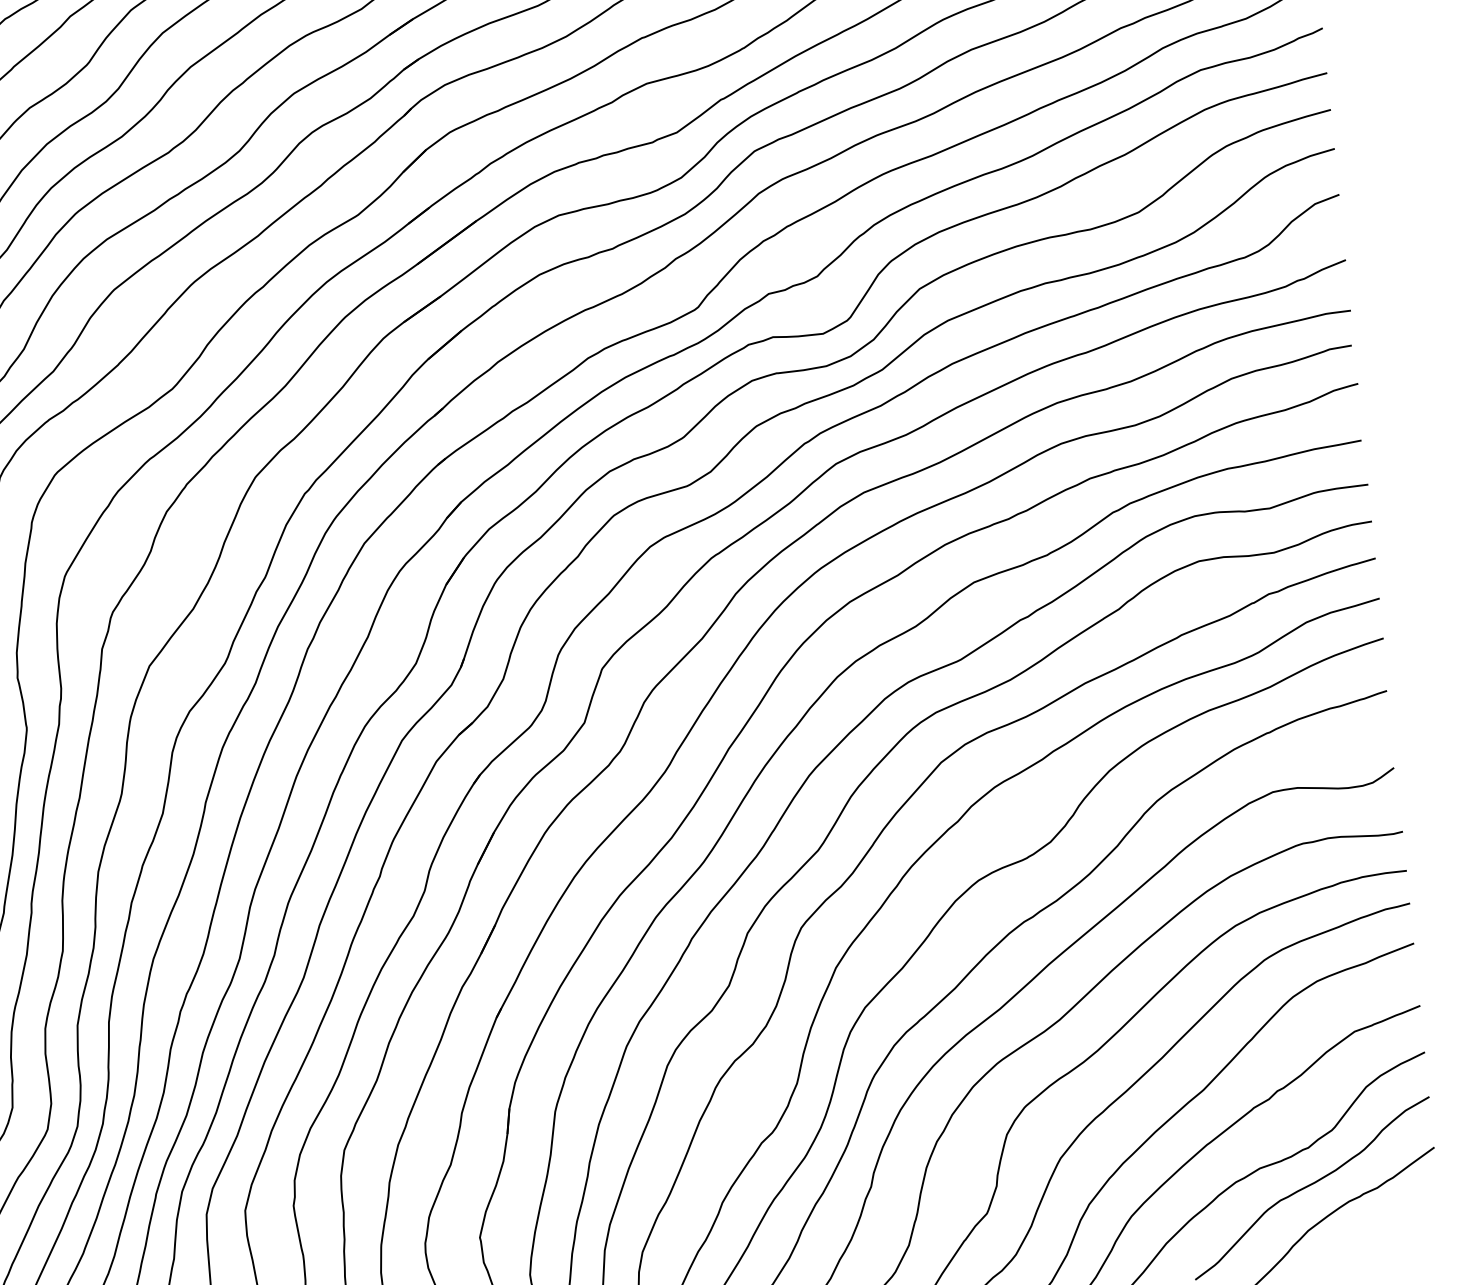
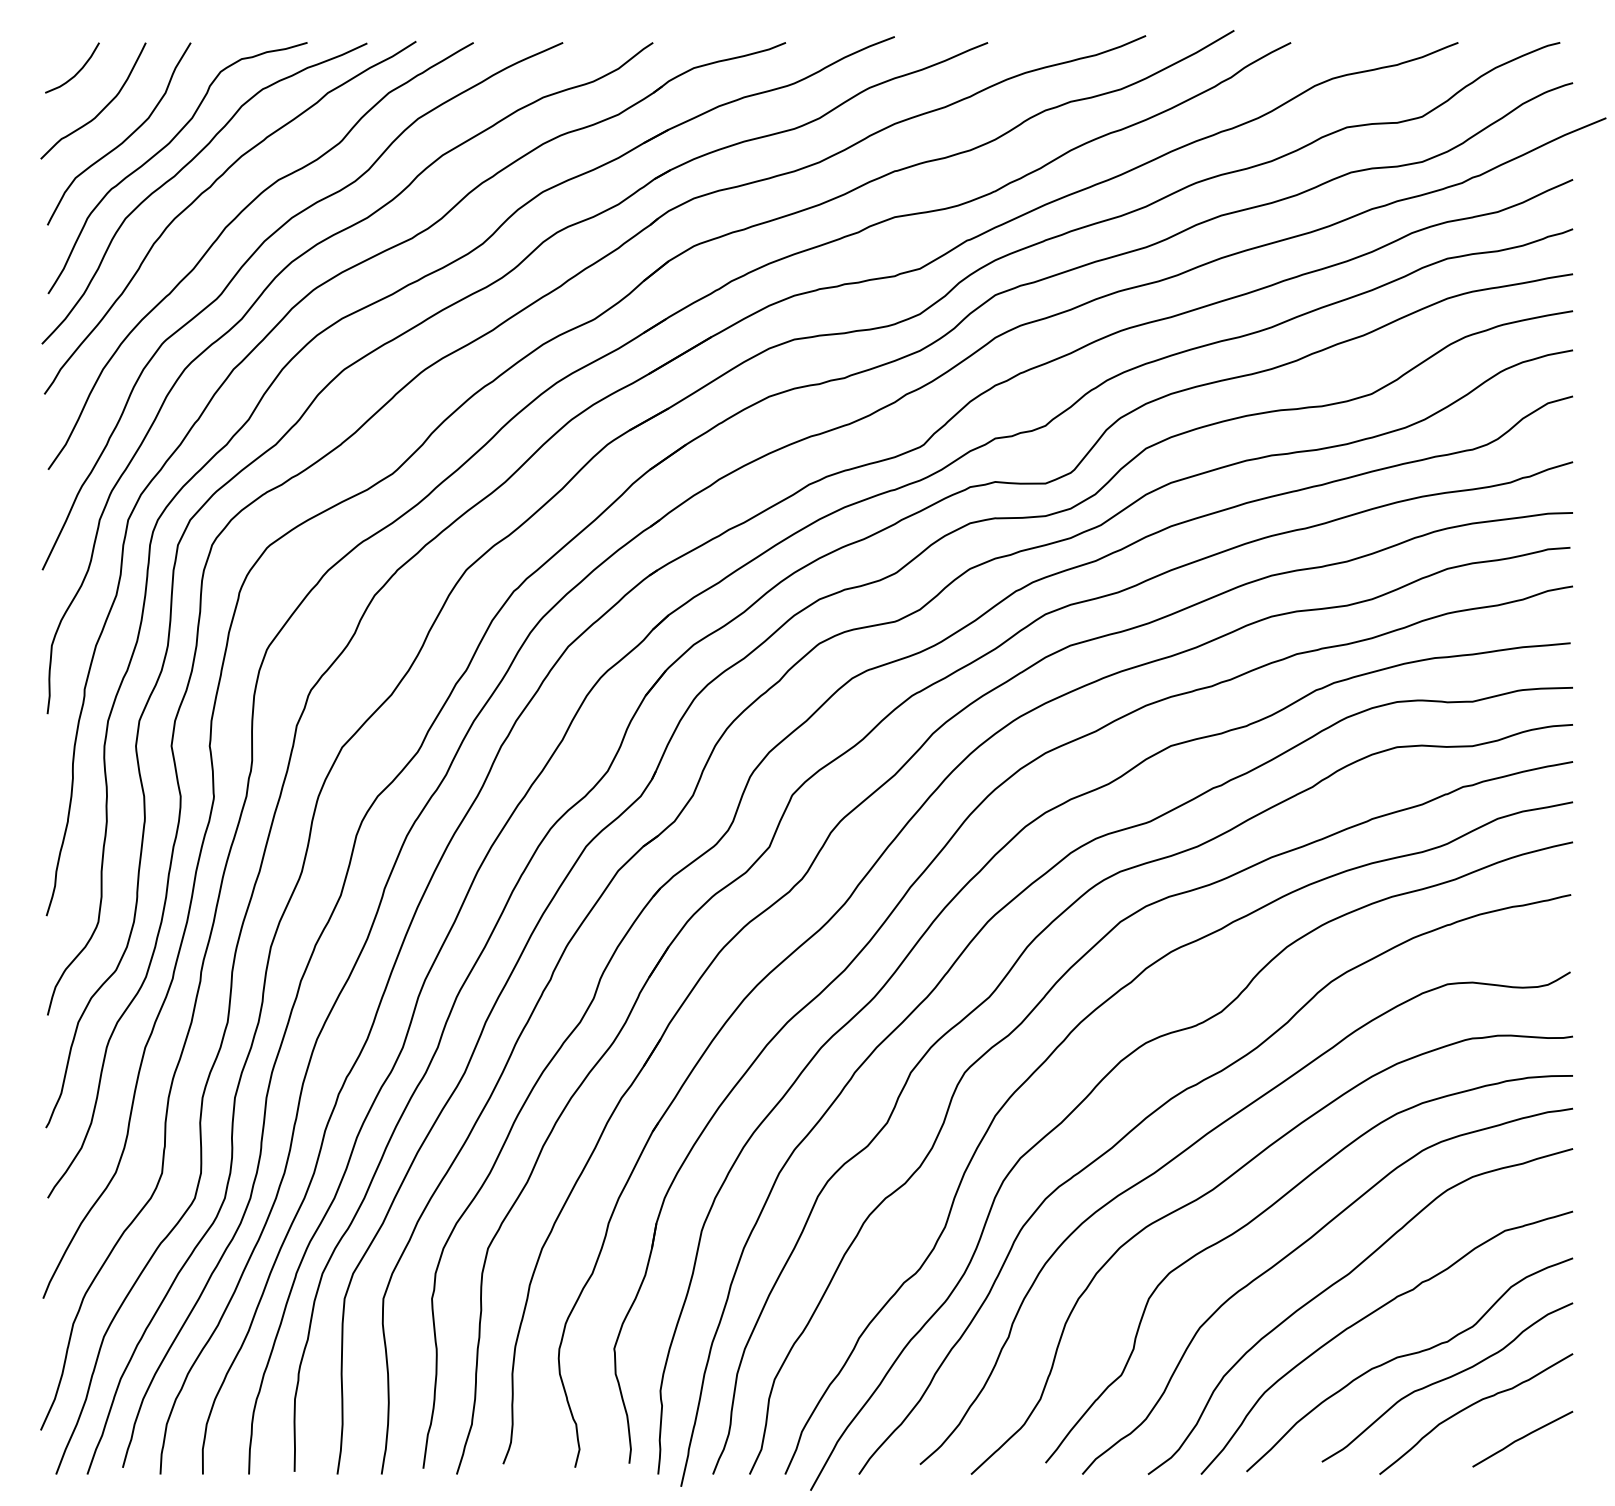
curve: (1392, 1236) -> (1522, 1438), added

